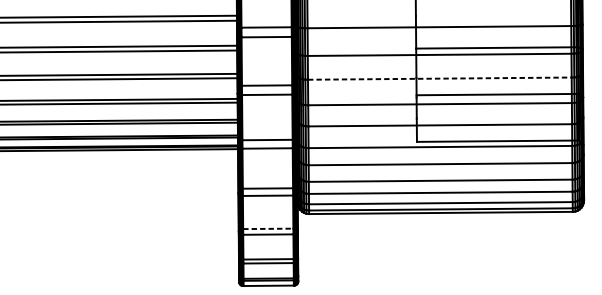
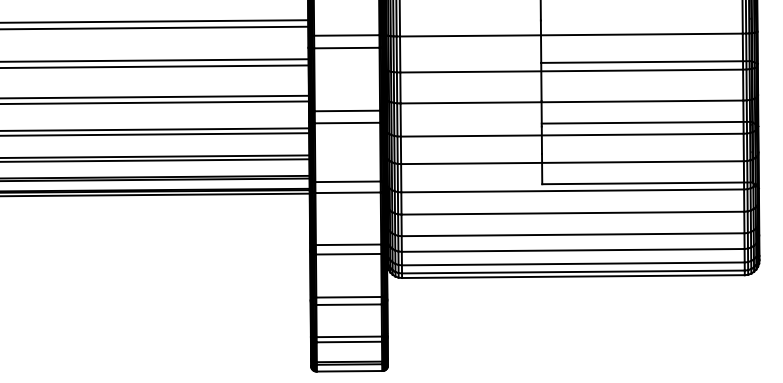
line: (440, 79) -> (572, 102), dashed -> solid
line: (267, 229) -> (348, 297), dashed -> solid

